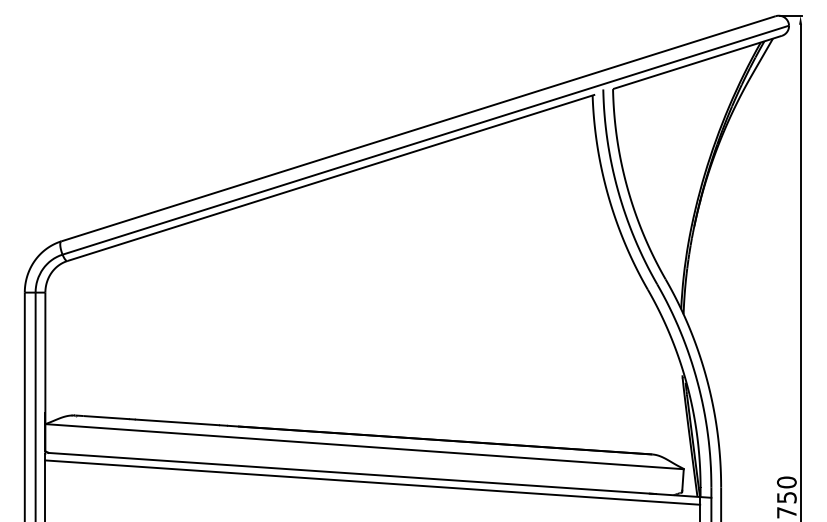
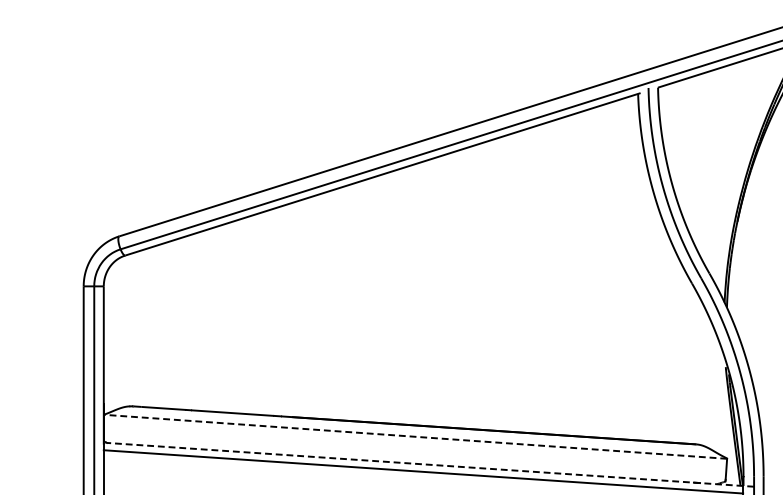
line: (364, 446) -> (415, 436), solid -> dashed
line: (379, 475) -> (430, 464), solid -> dashed

